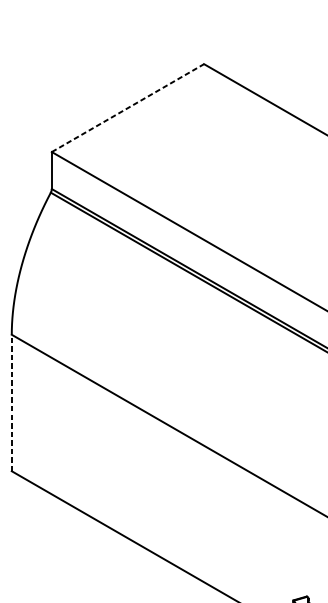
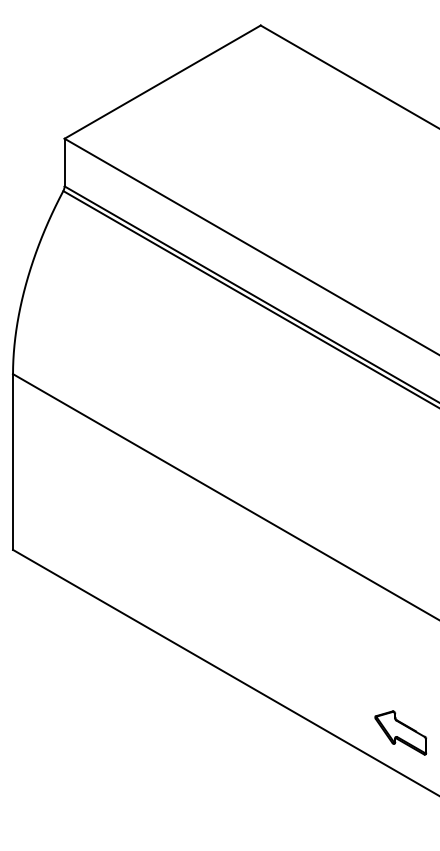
line: (128, 107) -> (163, 81), dashed -> solid
line: (12, 403) -> (13, 462), dashed -> solid

